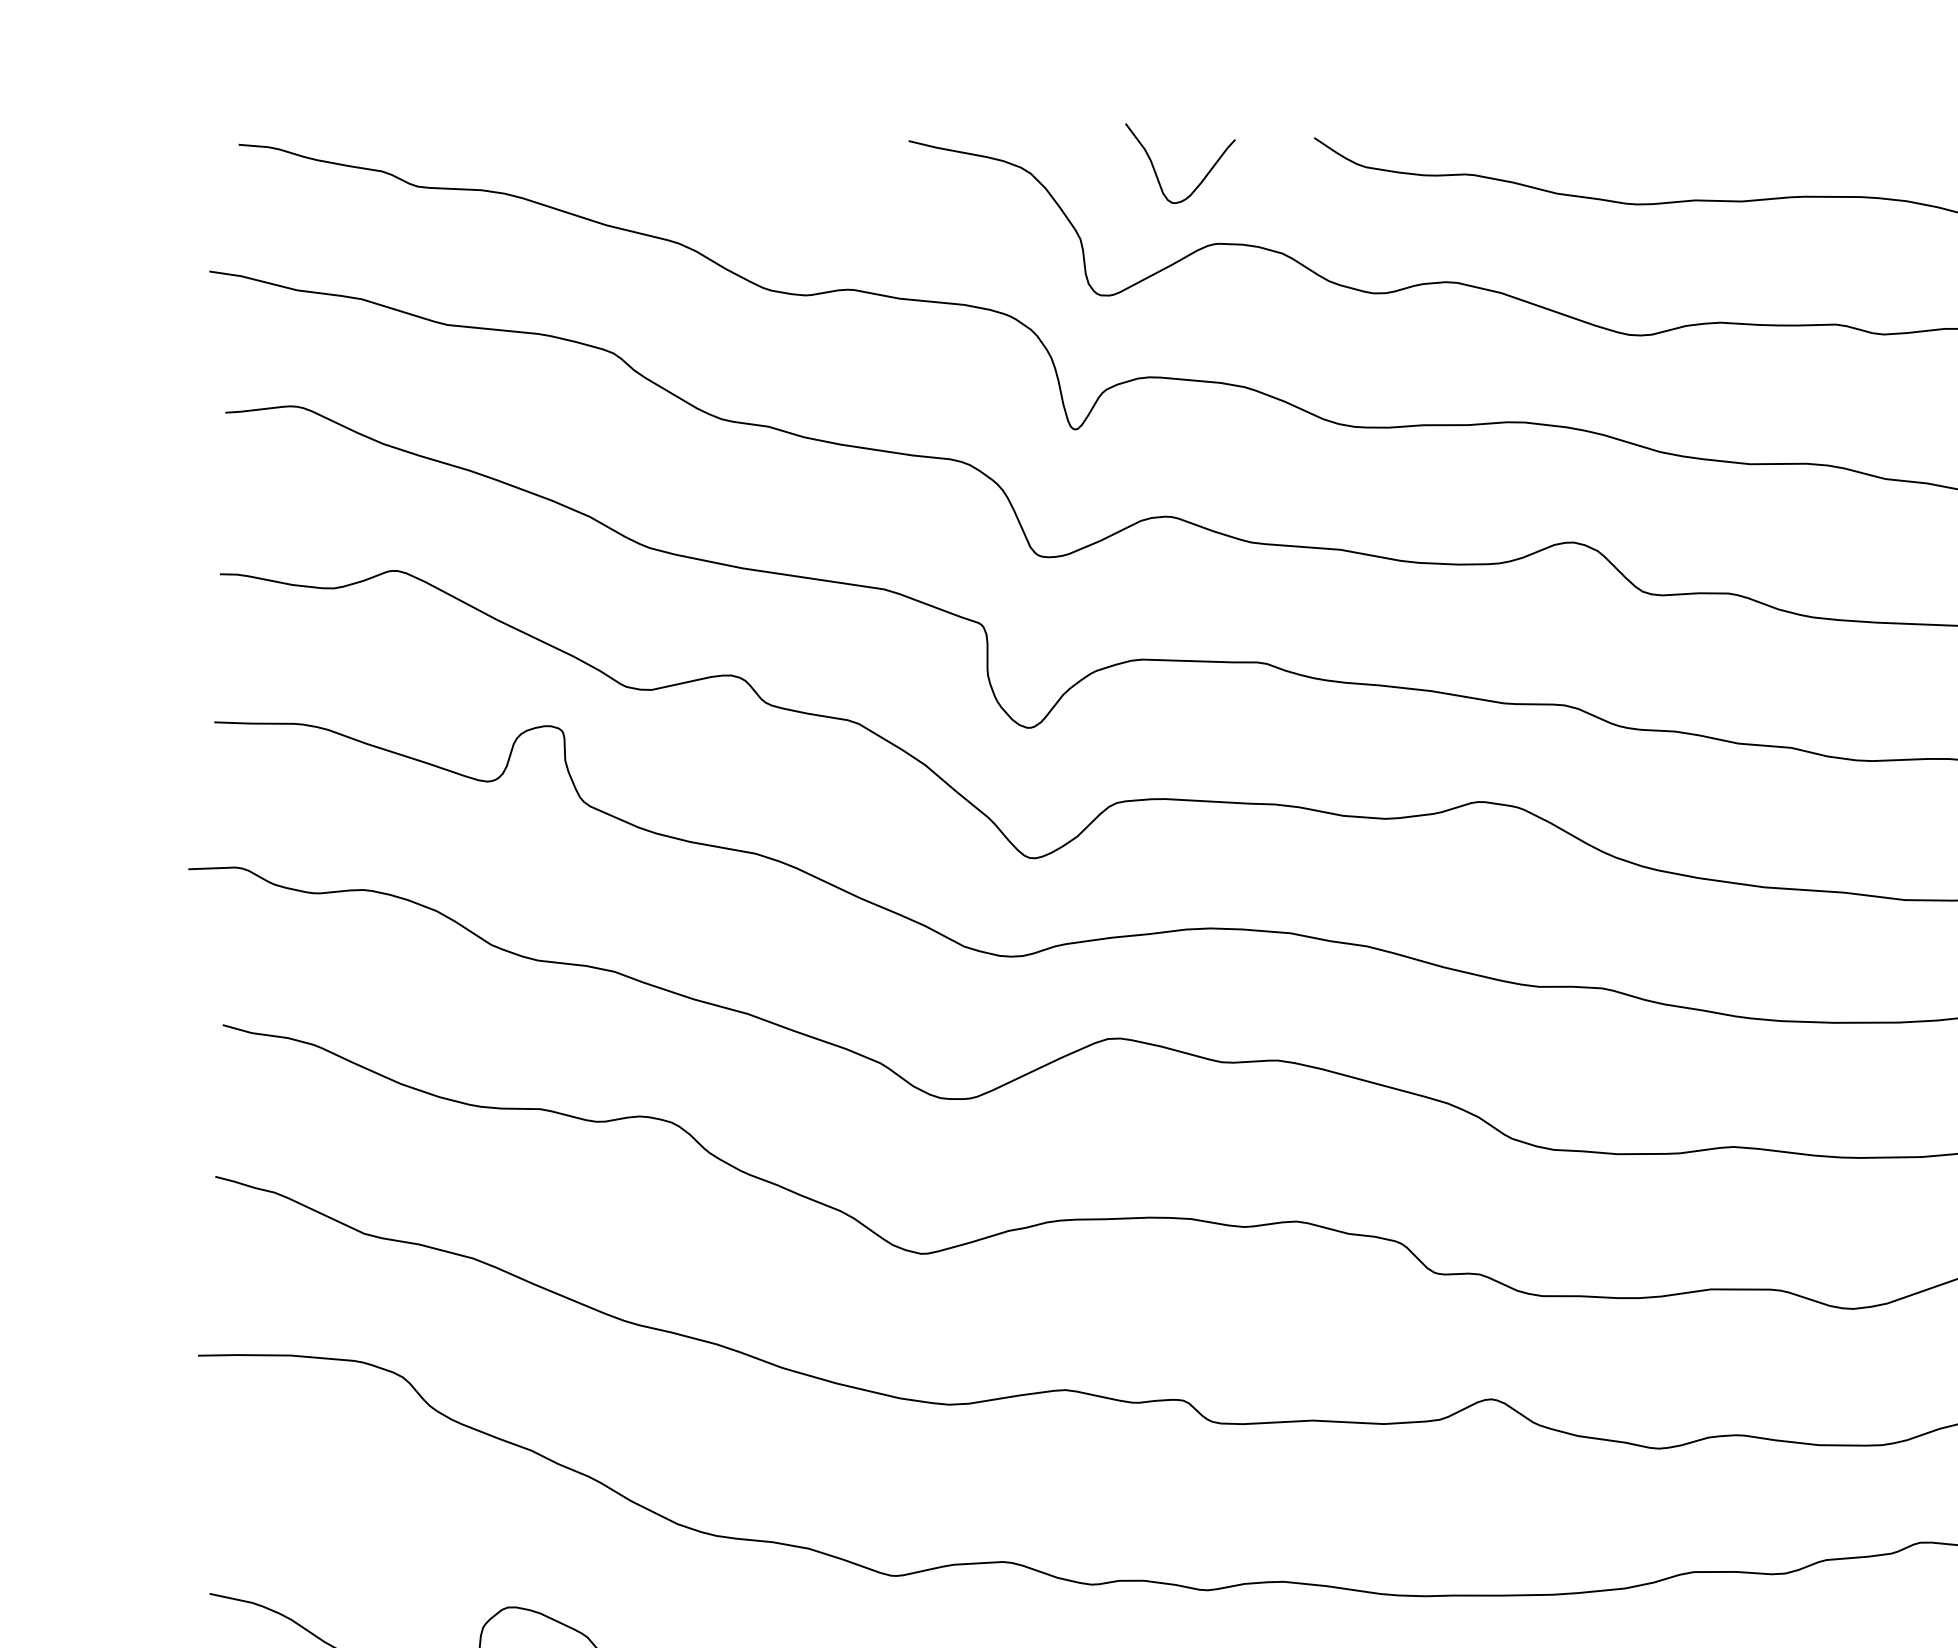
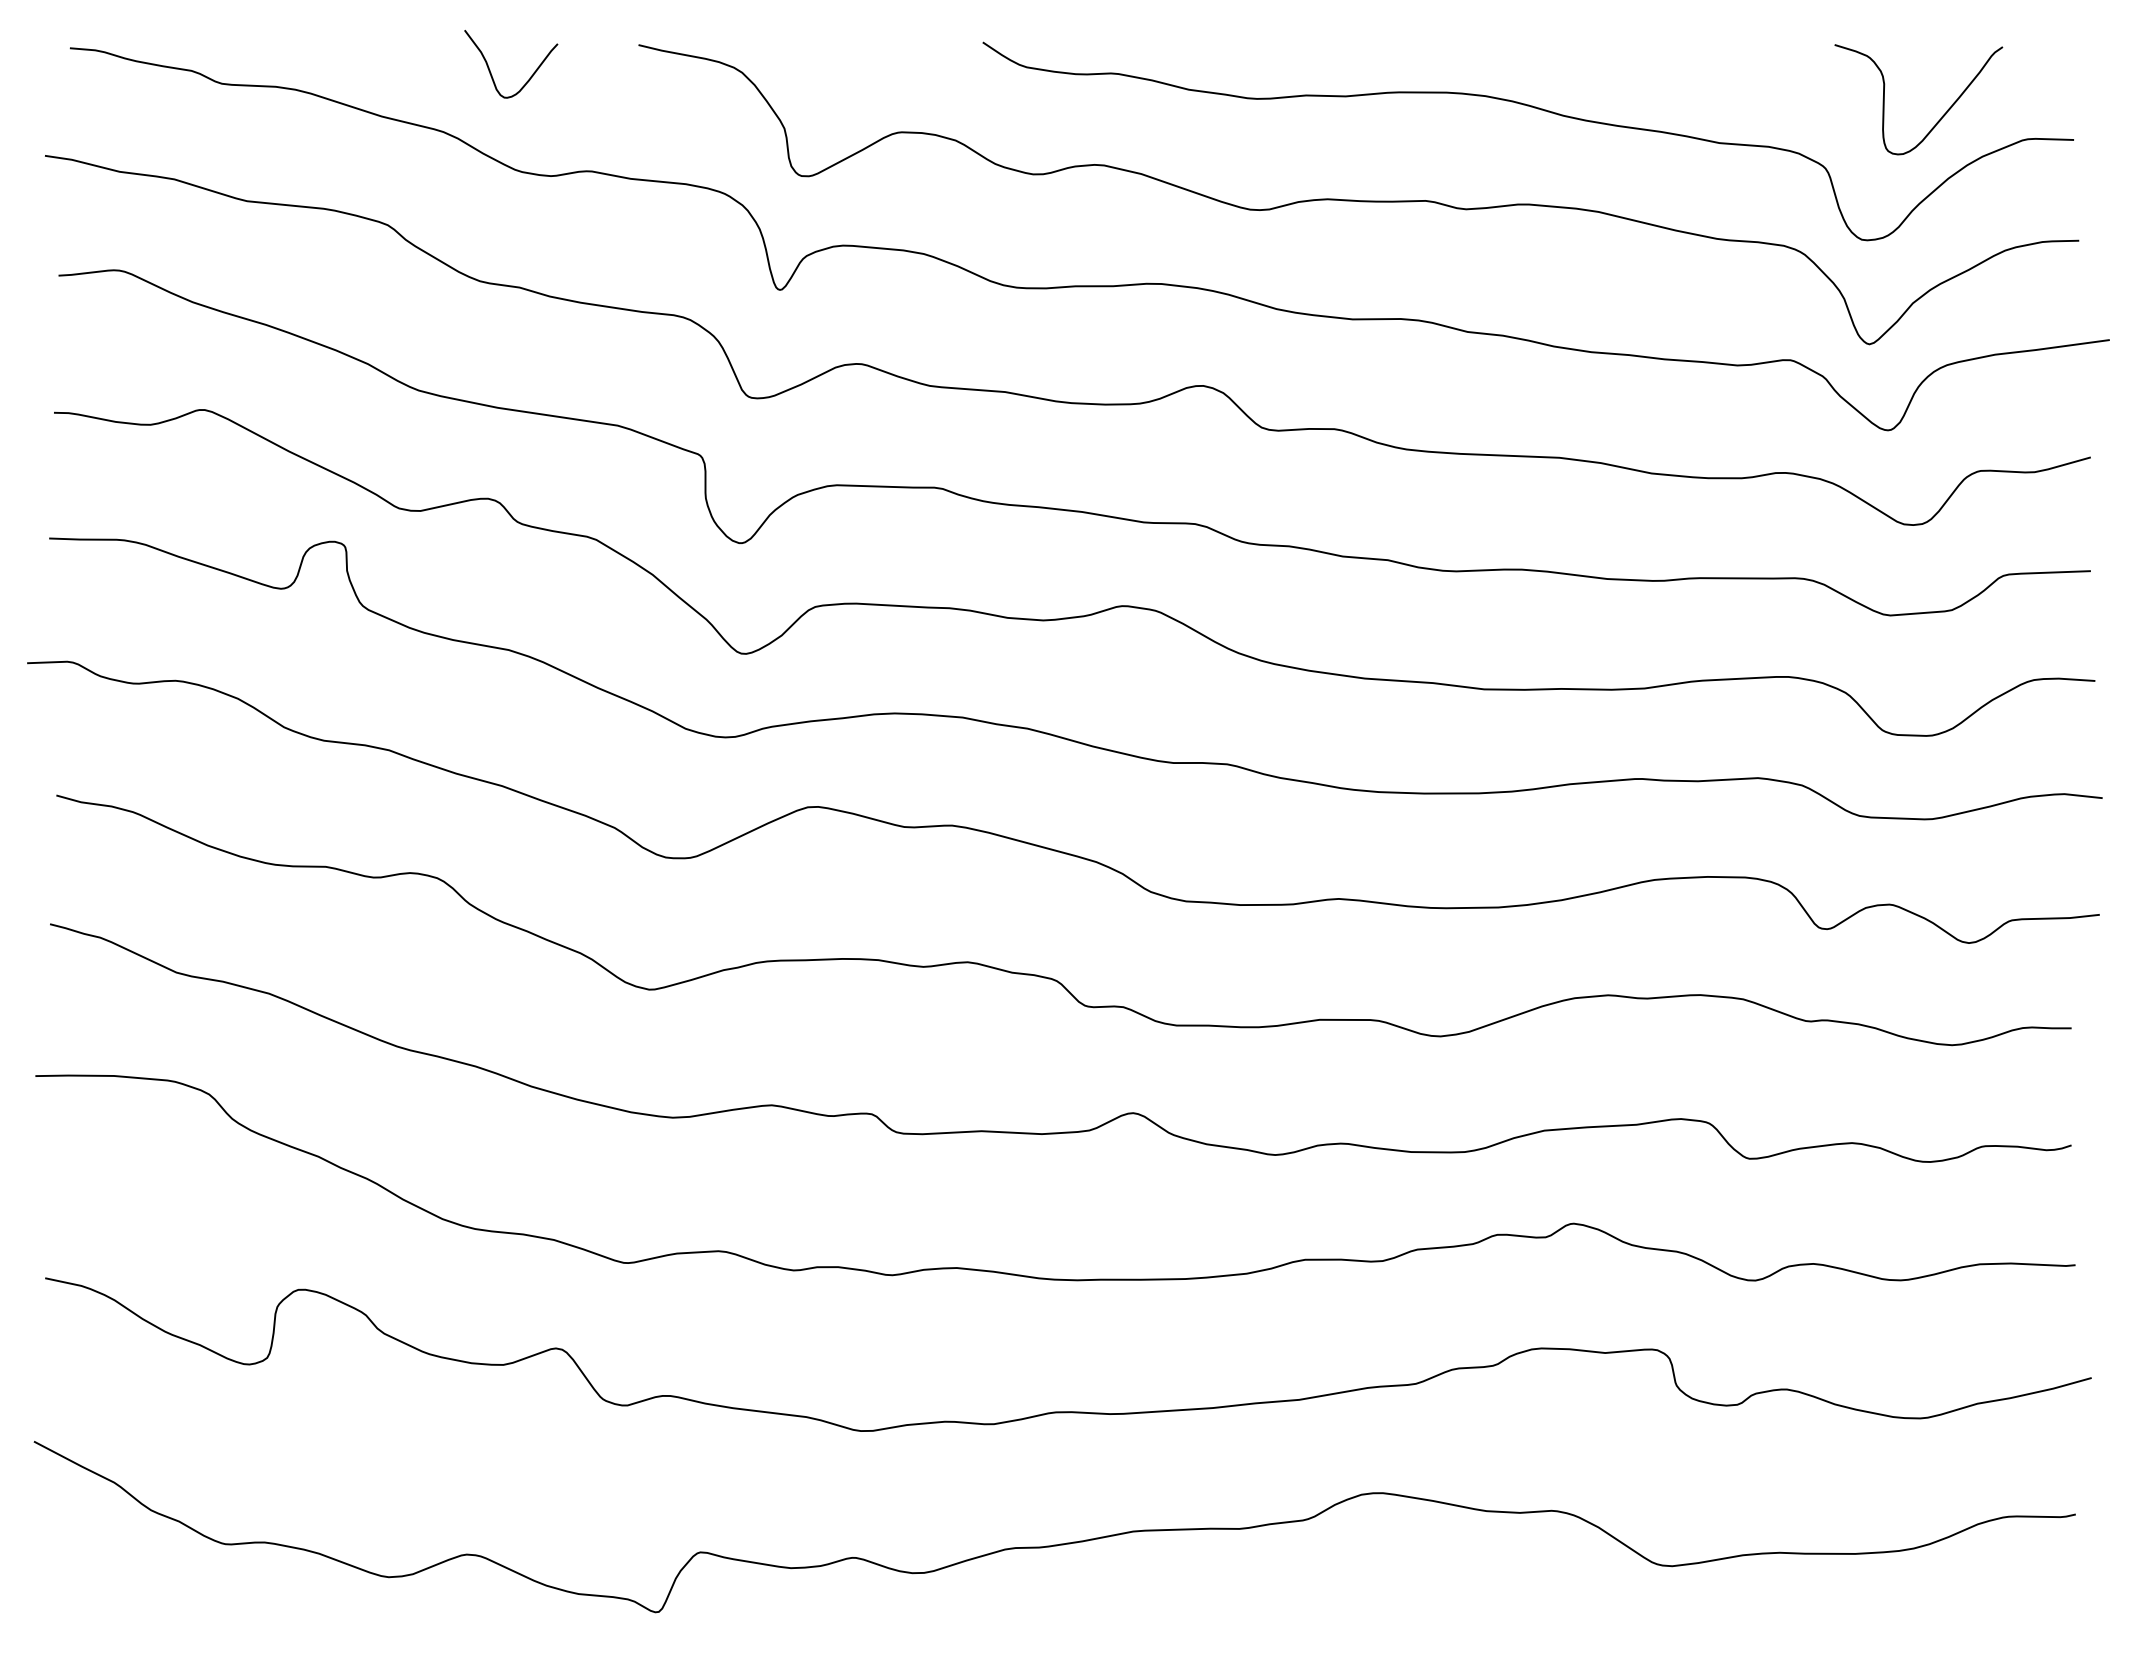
curve: (1157, 173) -> (491, 72), moved

